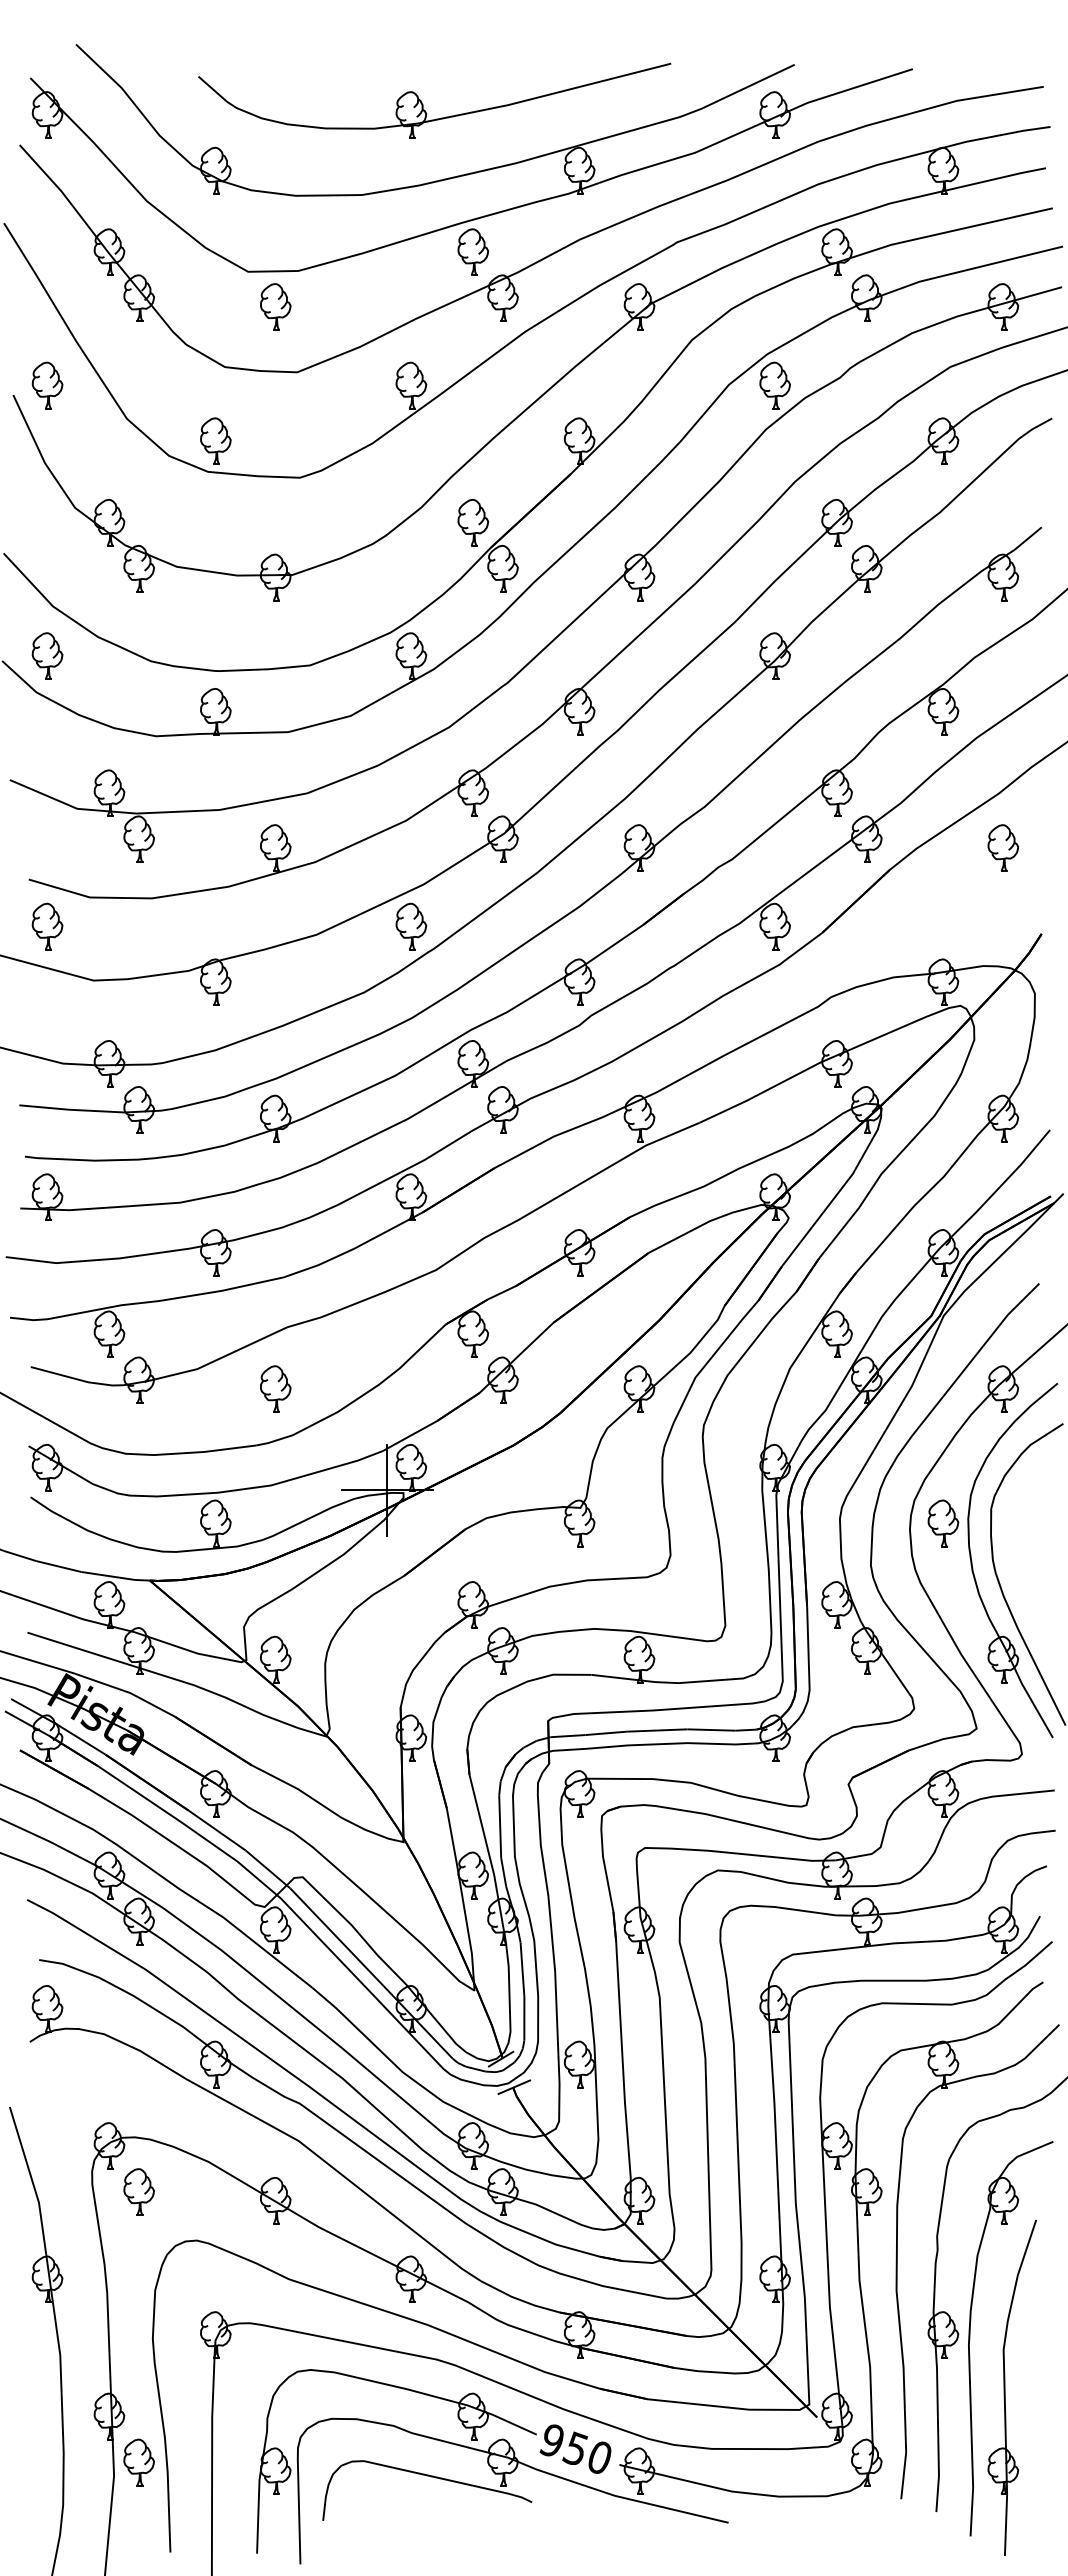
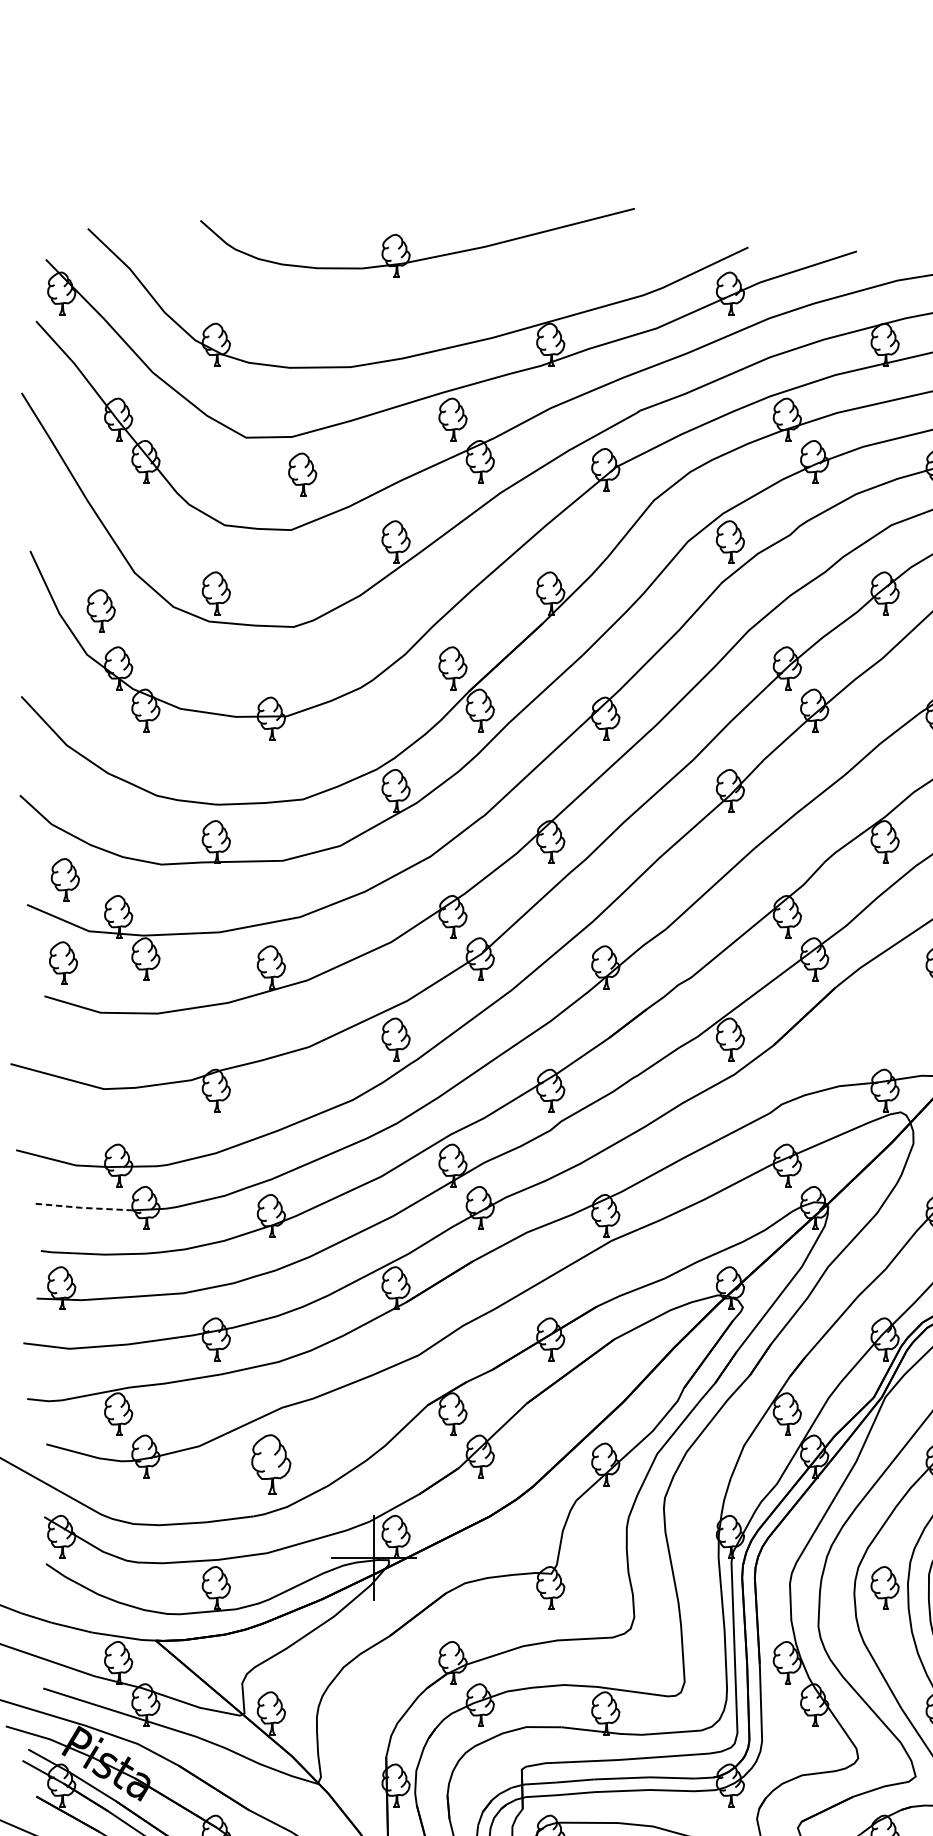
part: (423, 104) -> (407, 246), moved
part: (275, 306) -> (302, 474), moved
part: (47, 385) -> (101, 611), moved
part: (47, 655) -> (65, 879), moved
part: (47, 926) -> (63, 963), moved
line: (71, 1109) -> (83, 1207), solid -> dashed
part: (275, 1388) -> (271, 1464), size x1.4

